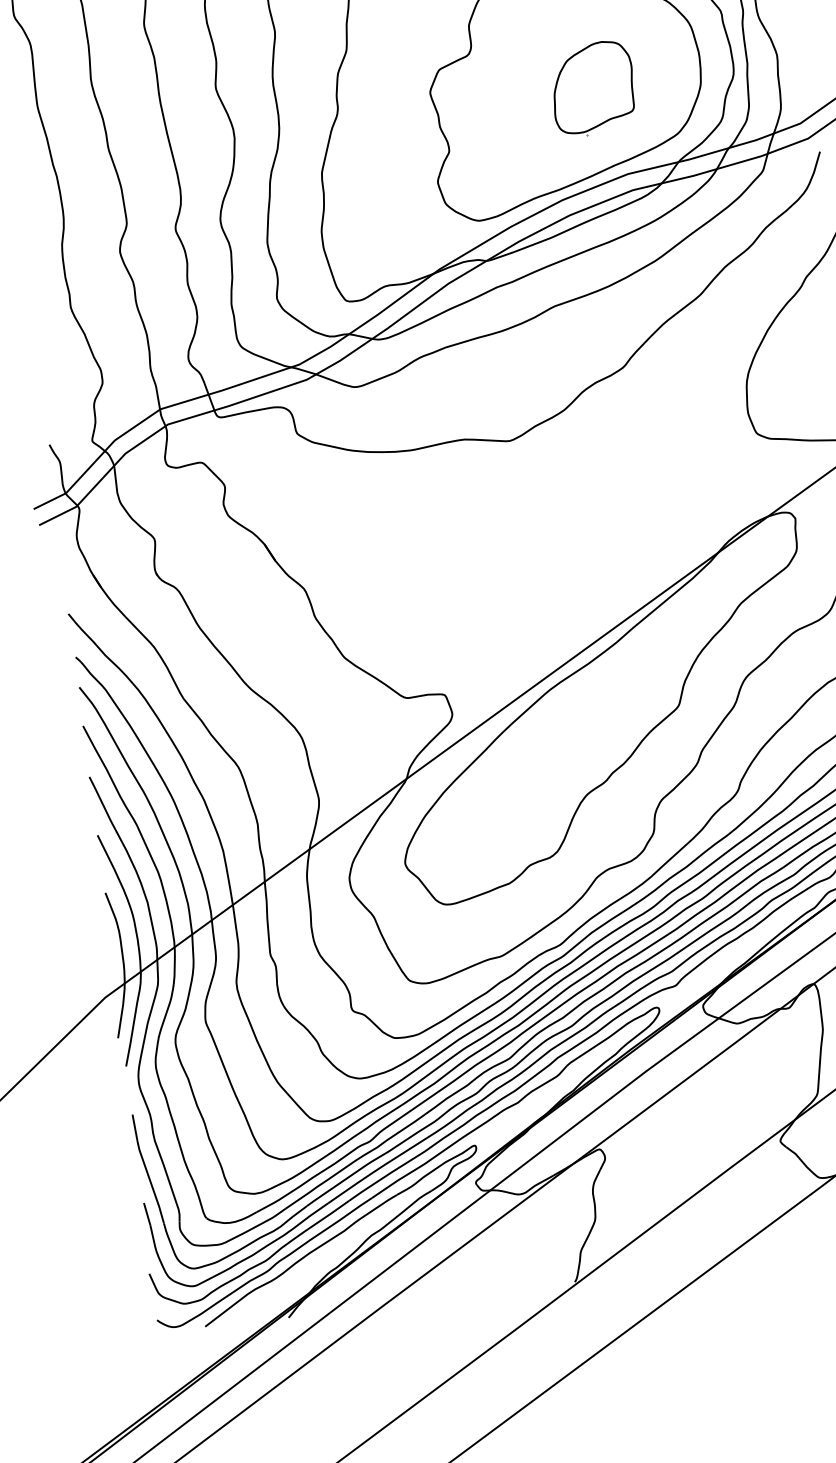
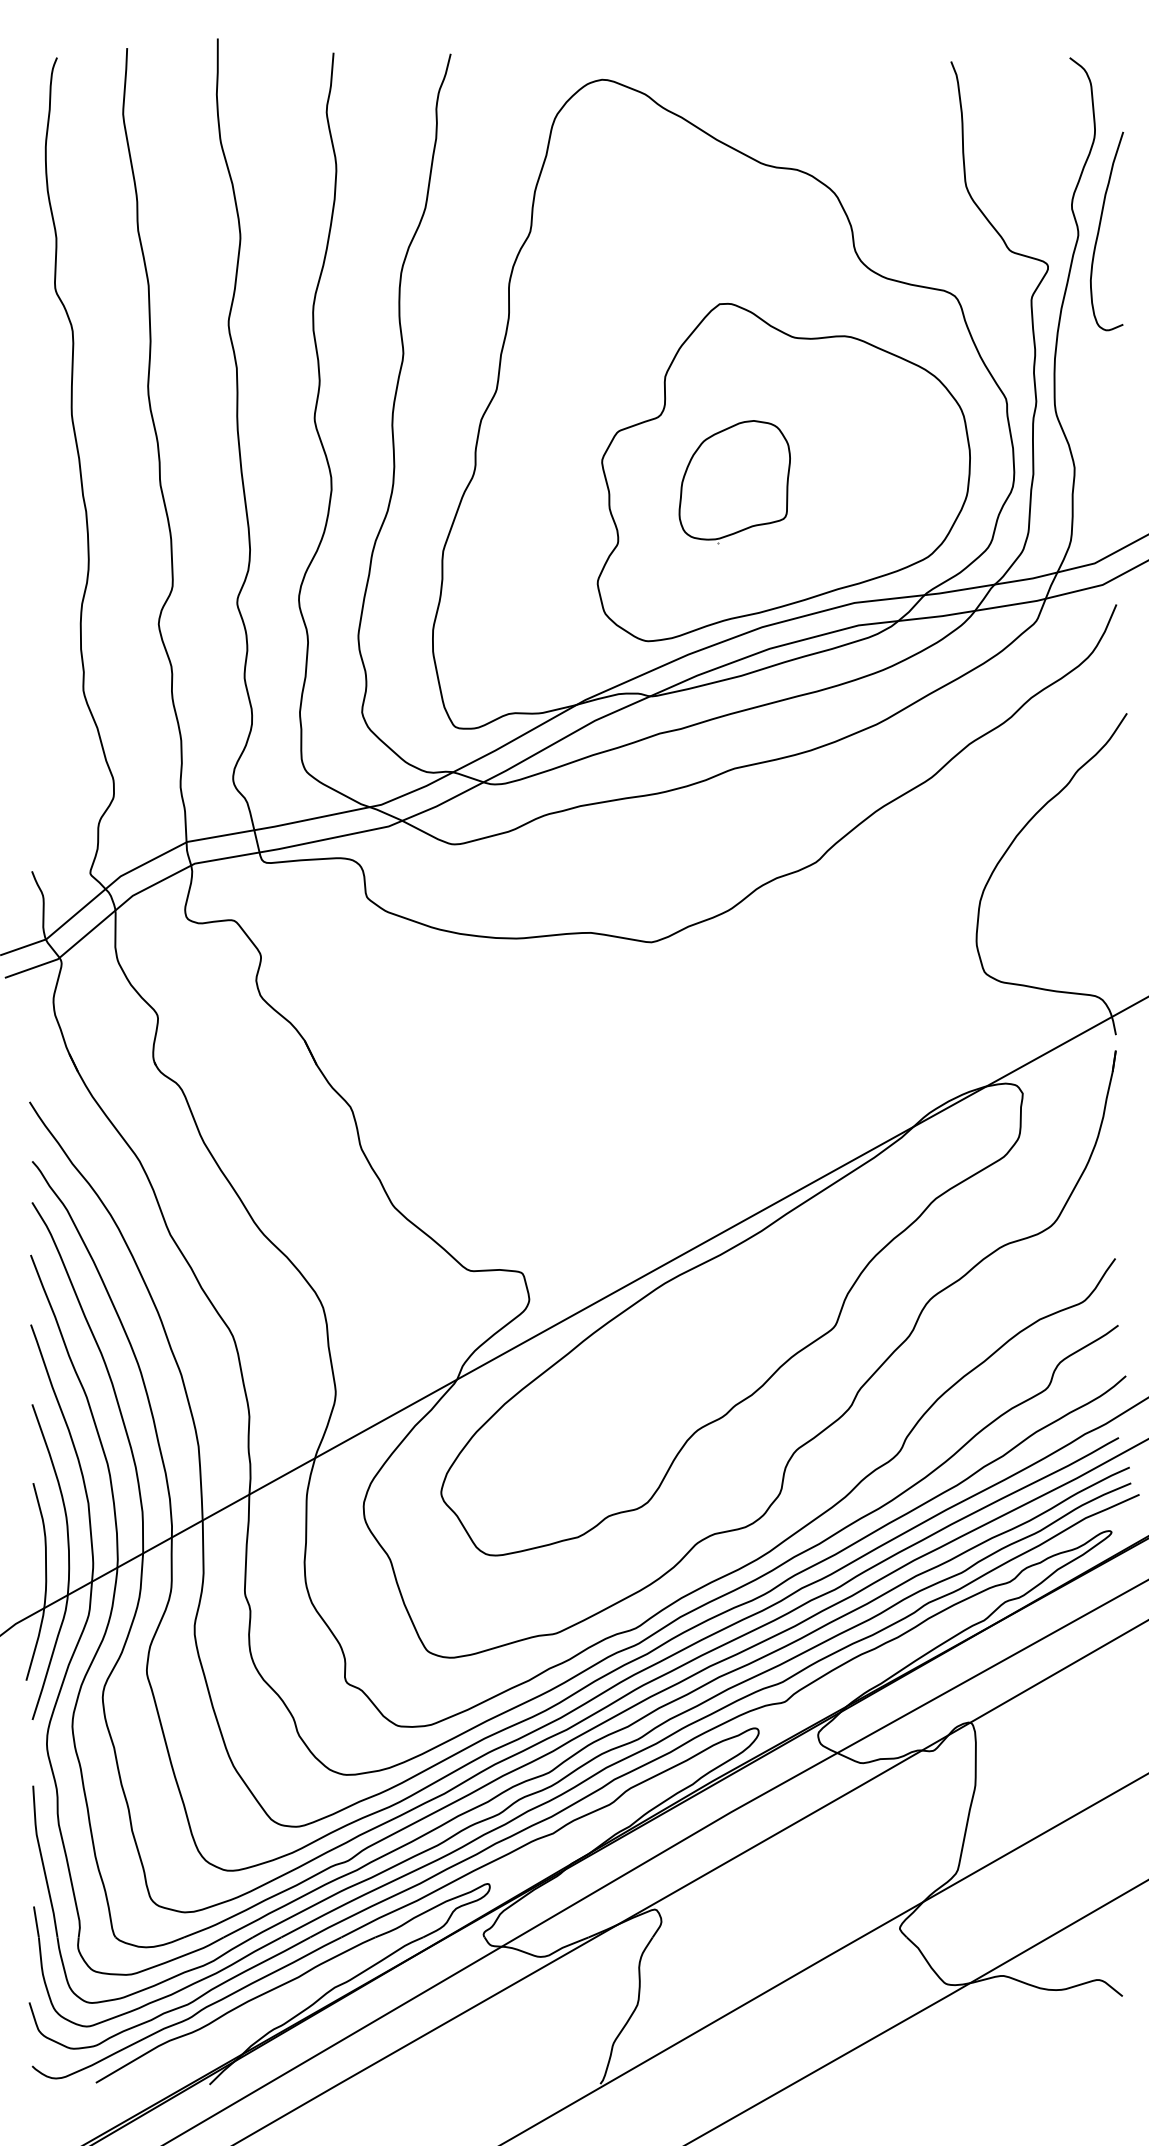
part: (592, 88) -> (734, 482), moved

